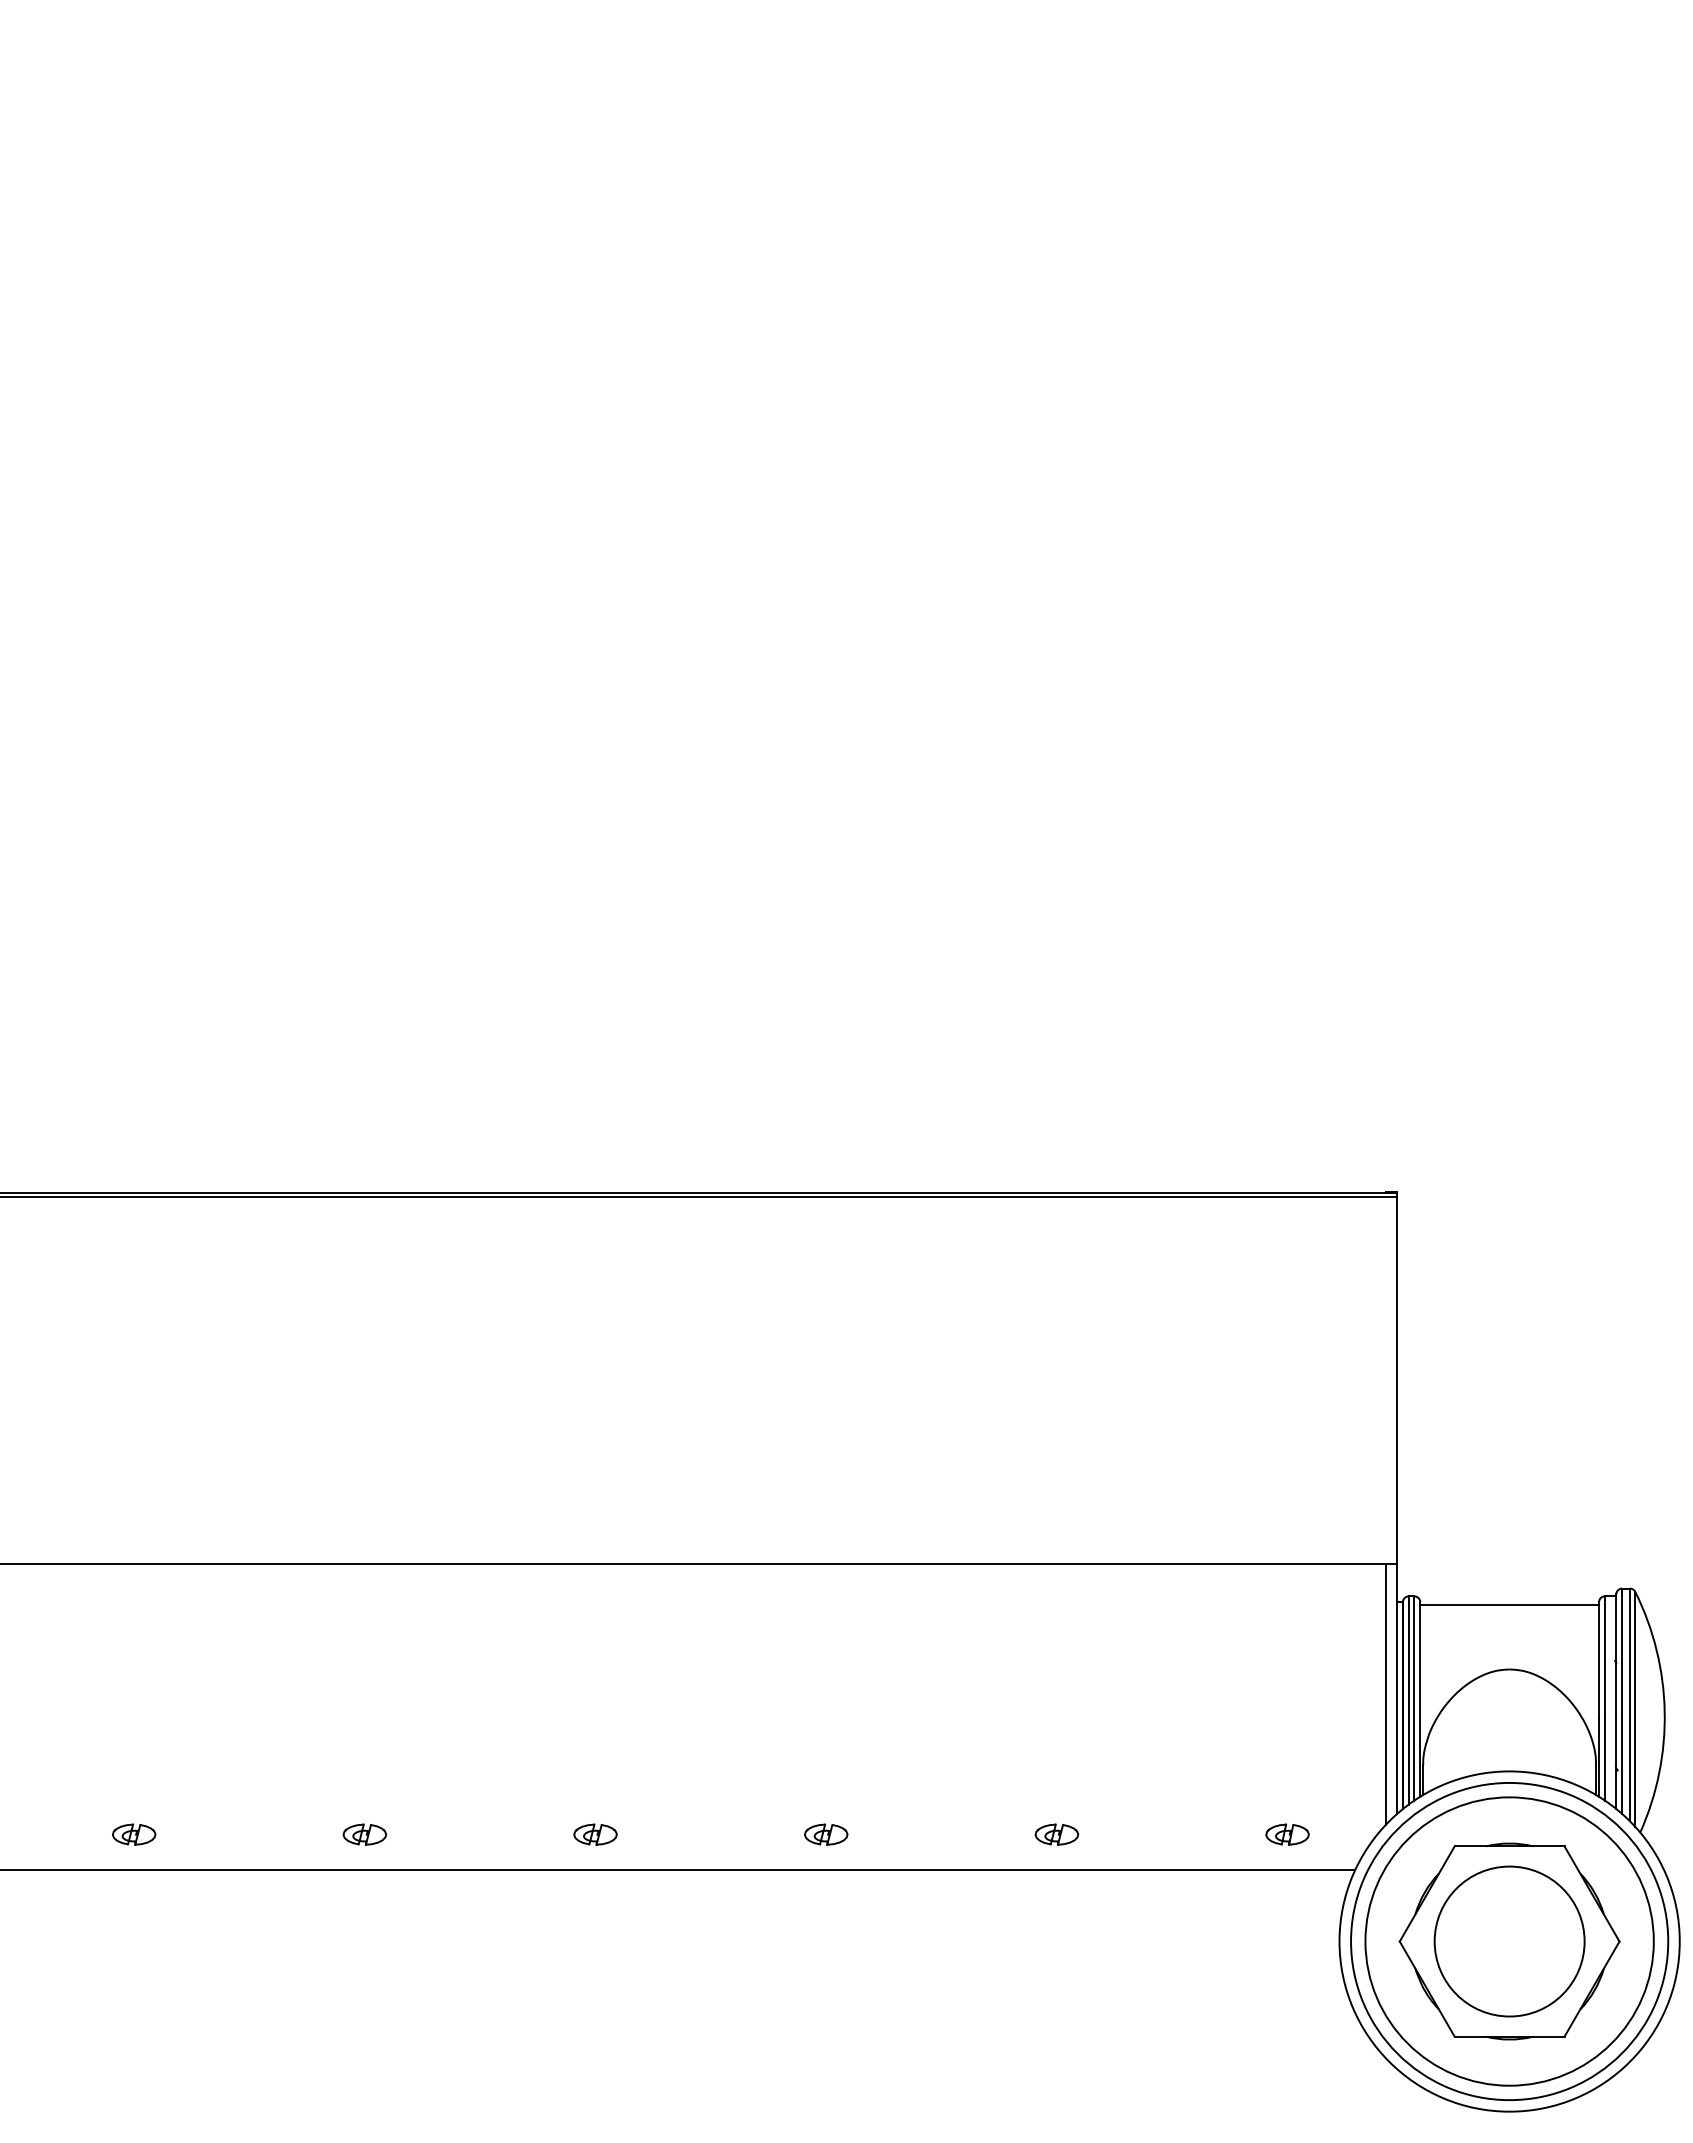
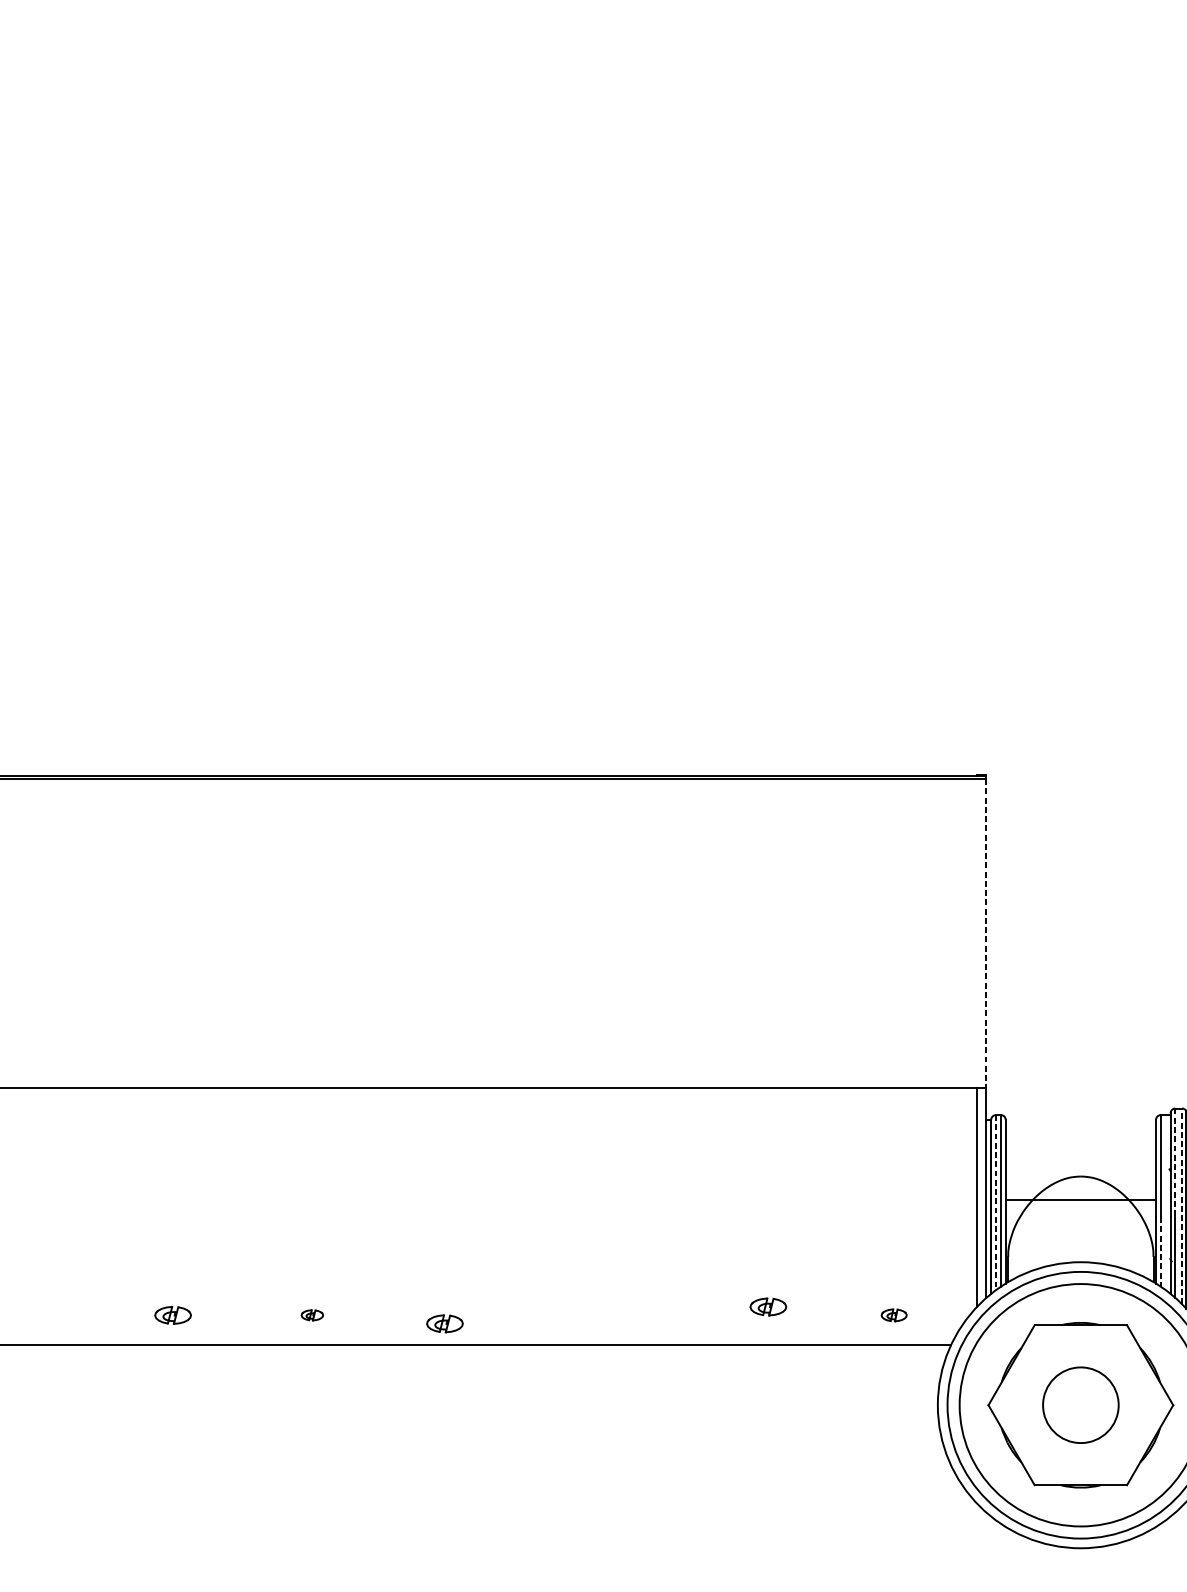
line: (1397, 1380) -> (986, 933), solid -> dashed
line: (1509, 1605) -> (1080, 1200), moved
line: (1622, 1653) -> (1175, 1163), solid -> dashed
line: (1408, 1700) -> (995, 1202), solid -> dashed
line: (1630, 1704) -> (1182, 1205), solid -> dashed
line: (1604, 1759) -> (1160, 1252), solid -> dashed
part: (364, 1834) -> (172, 1315), moved
part: (595, 1834) -> (312, 1315), size x0.6
part: (826, 1834) -> (445, 1323), moved
part: (1056, 1834) -> (768, 1306), moved
part: (1287, 1834) -> (894, 1315), size x0.7
circle: (1509, 1941) -> (1080, 1405), size x0.6

